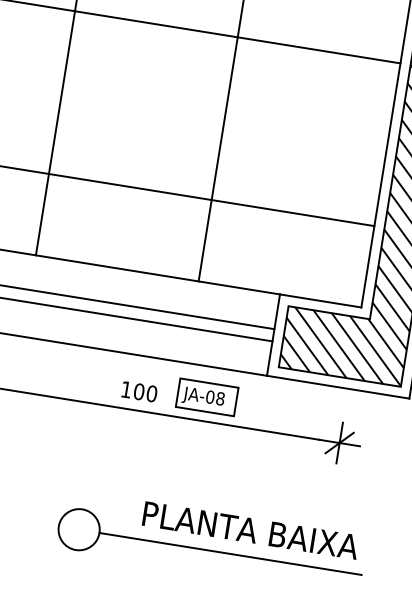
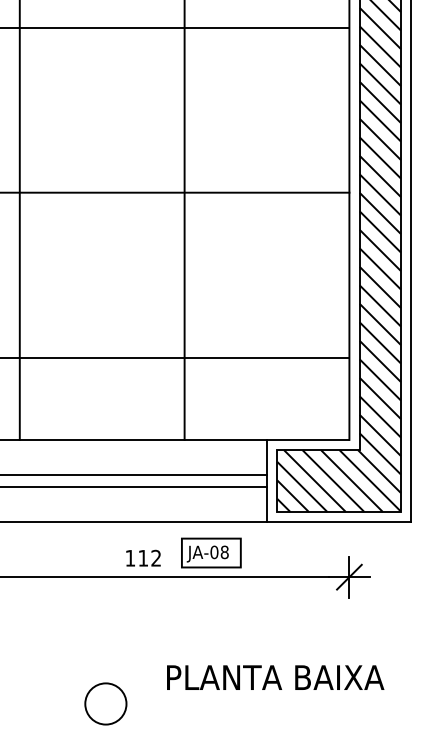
text: (145, 391) -> (149, 557), 100 -> 112
line: (229, 553) -> (258, 703), removed

